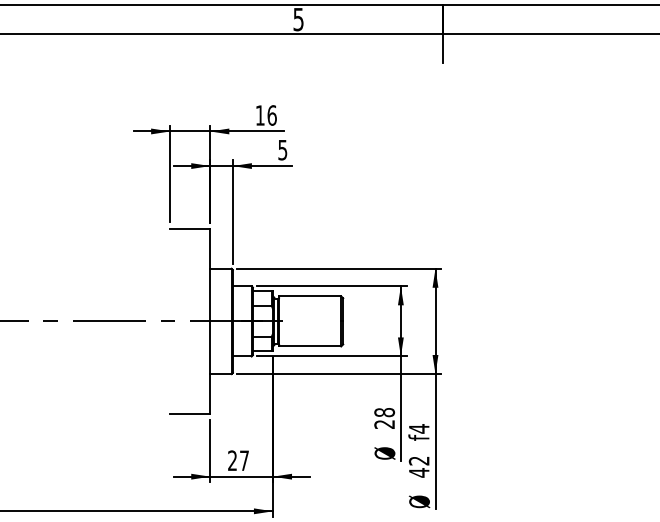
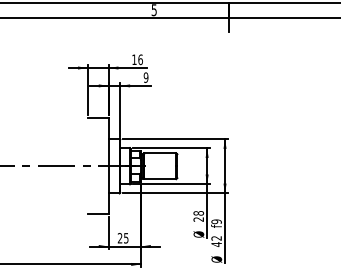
text: (281, 149) -> (145, 77), 5 -> 9
text: (418, 428) -> (216, 221), f4 -> f9
text: (244, 461) -> (126, 238), 27 -> 25

